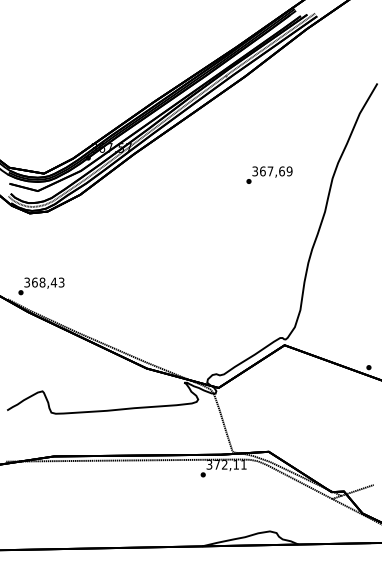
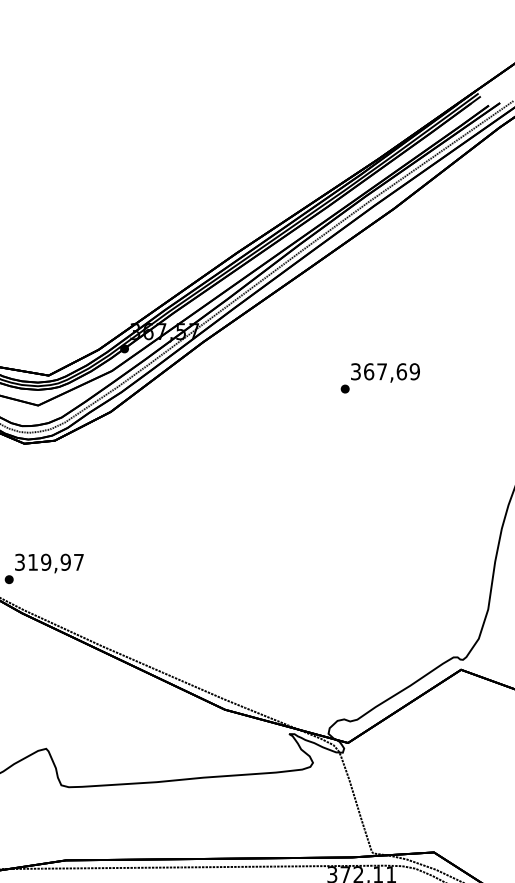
text: (269, 174) -> (380, 377), moved
text: (48, 282) -> (56, 562), 368,43 -> 319,97

